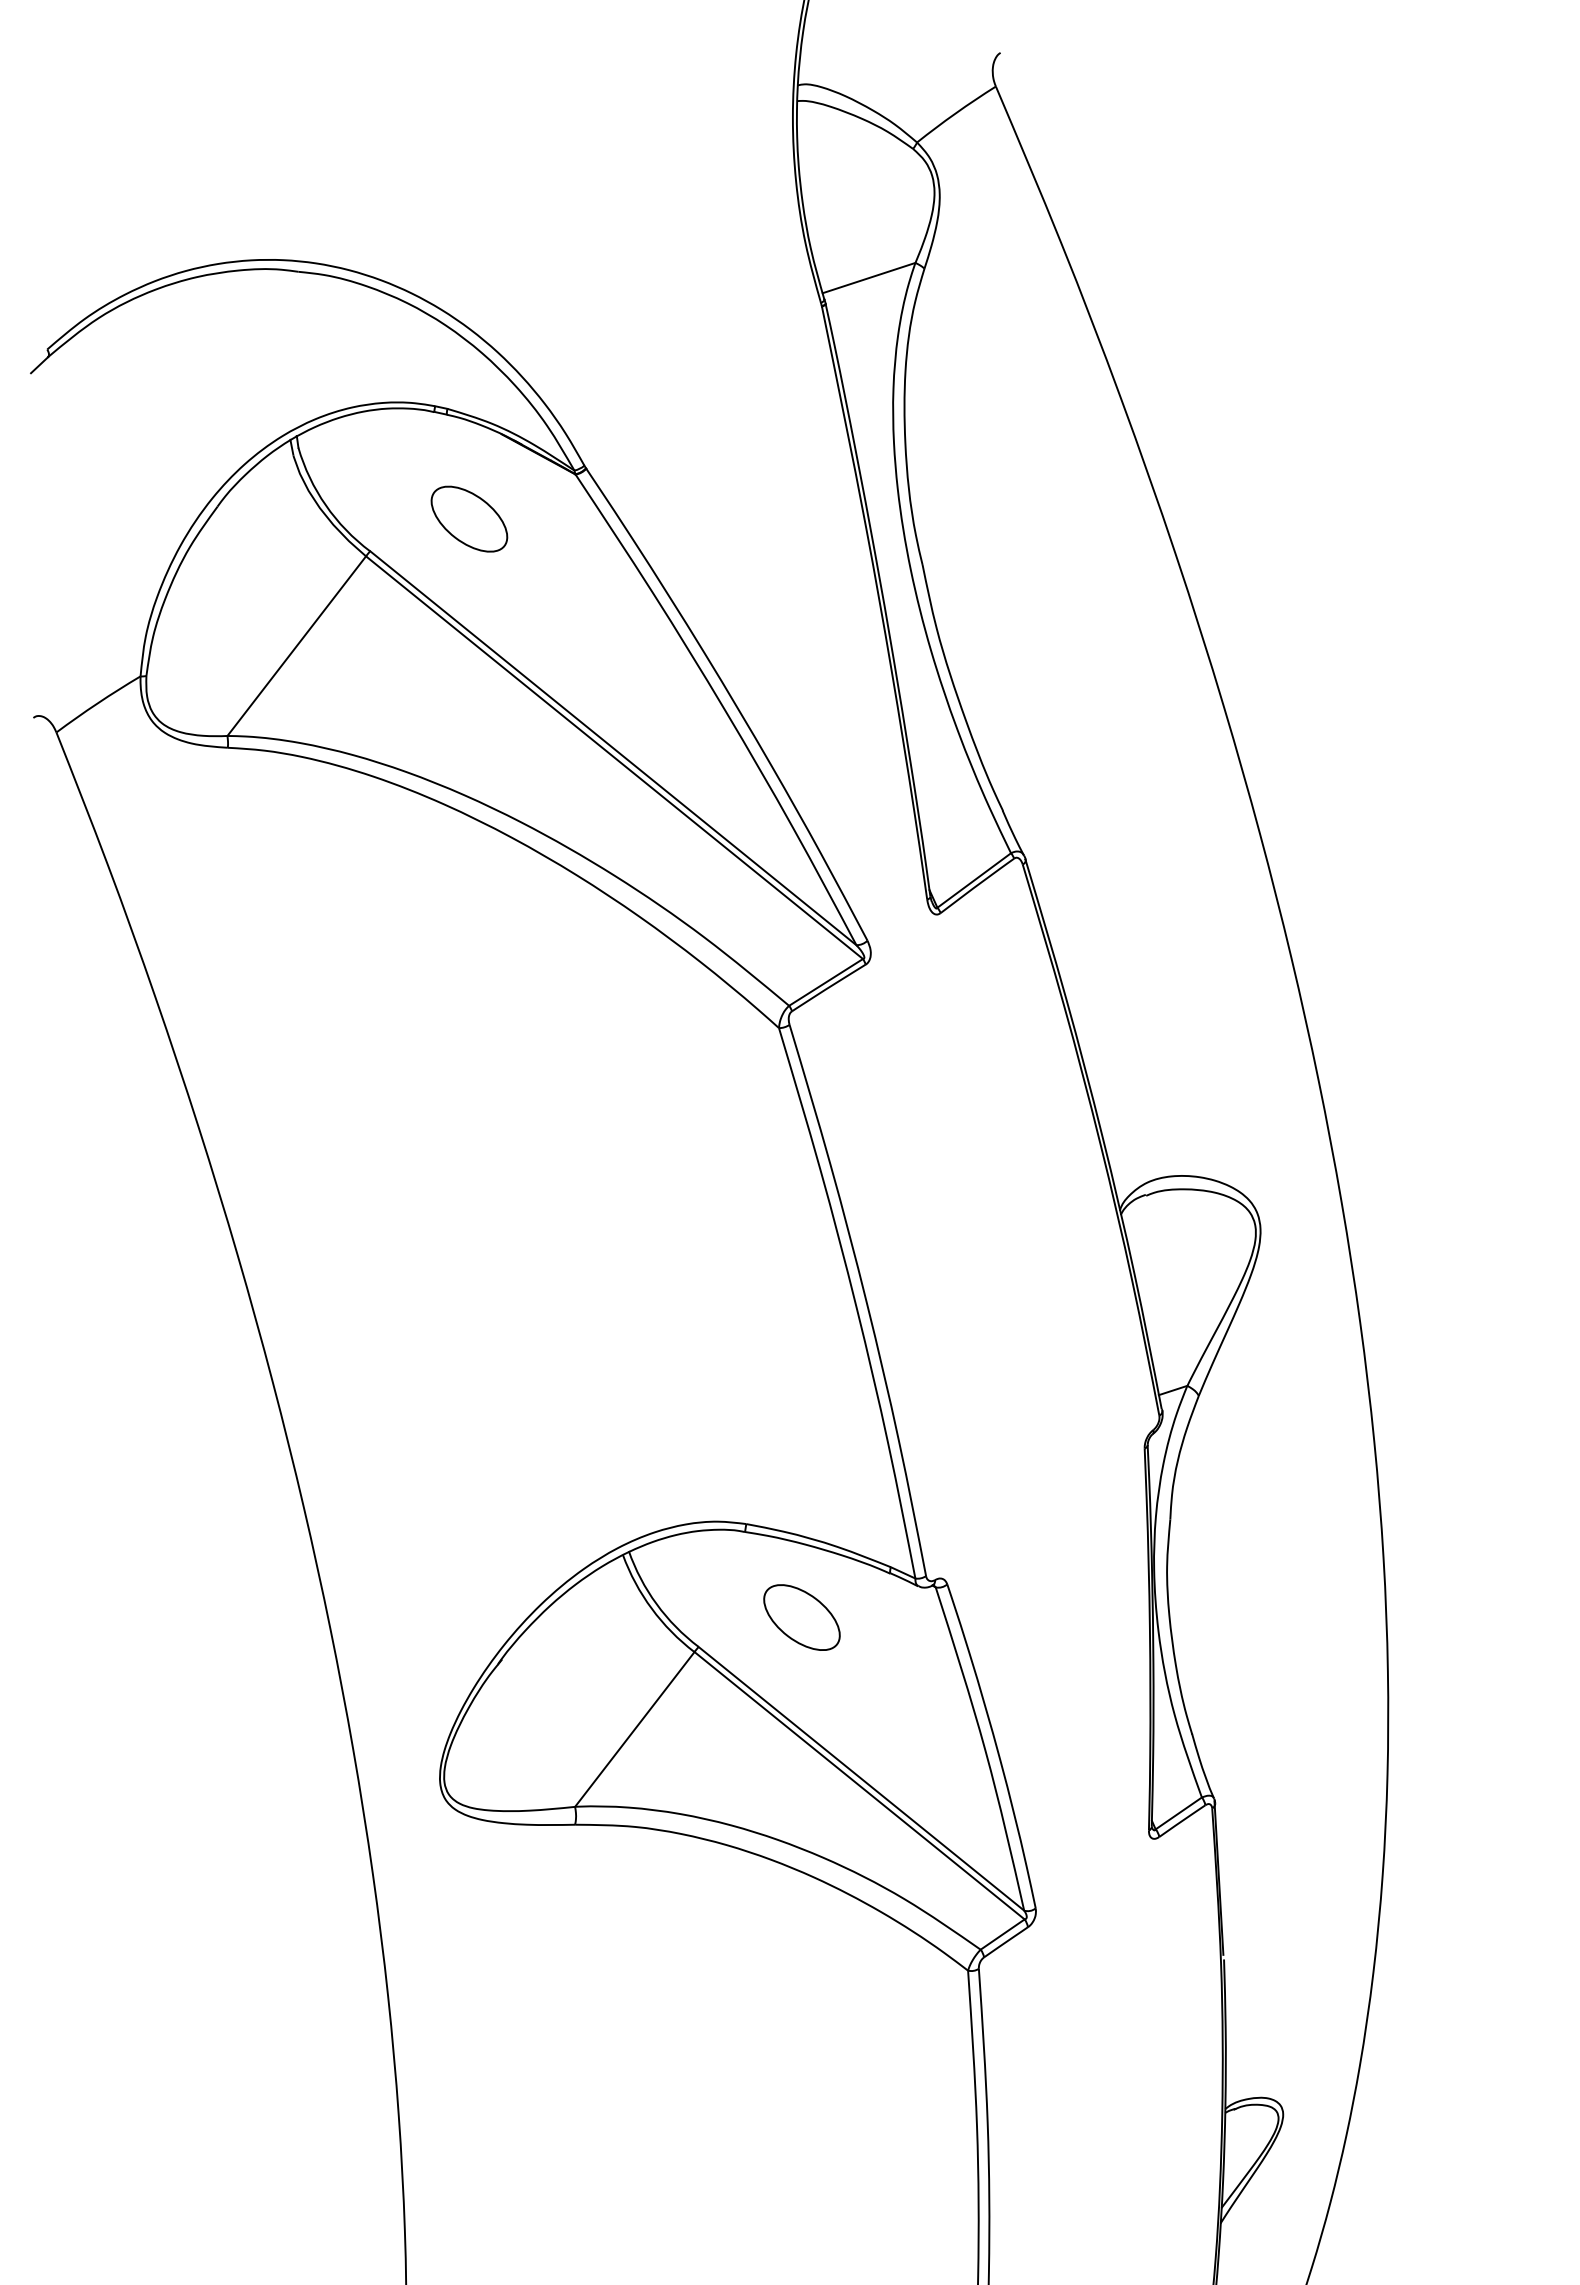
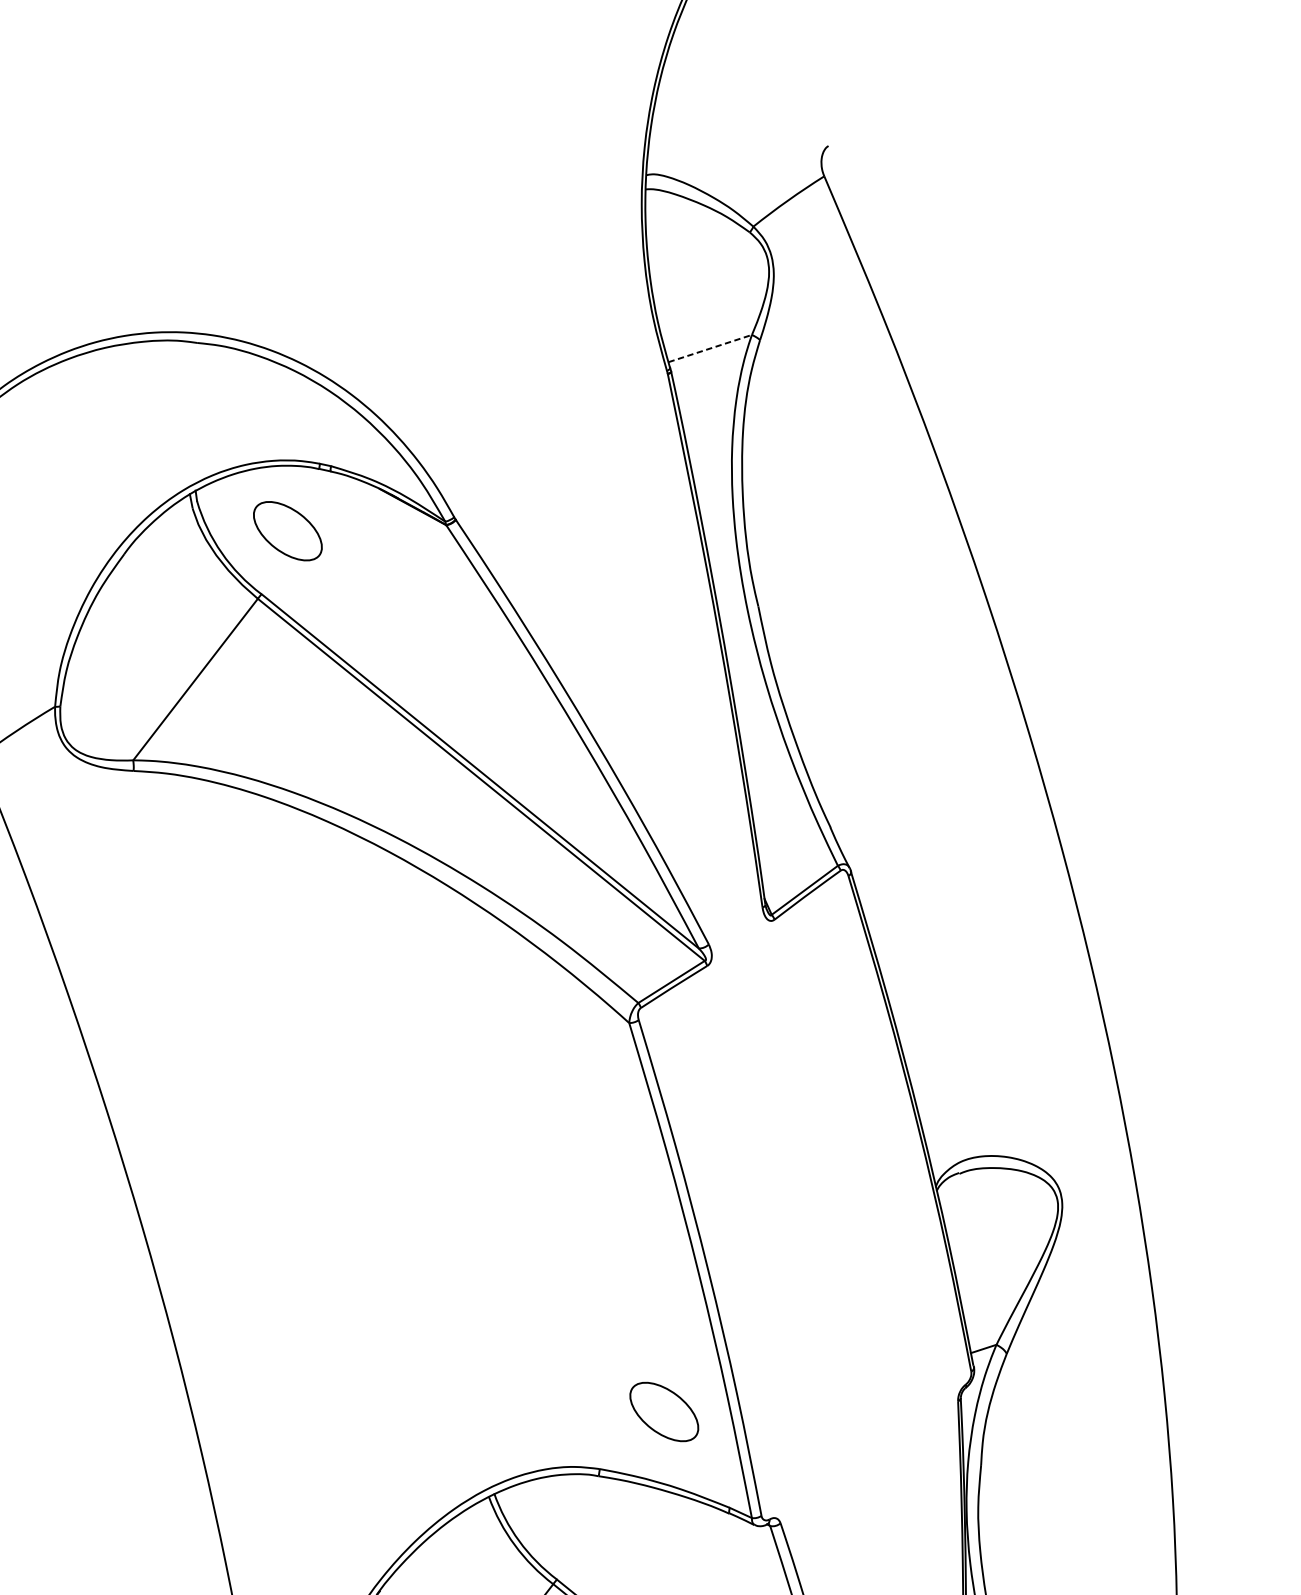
line: (869, 278) -> (710, 348), solid -> dashed
part: (469, 518) -> (287, 530), moved
part: (801, 1617) -> (663, 1411), moved

